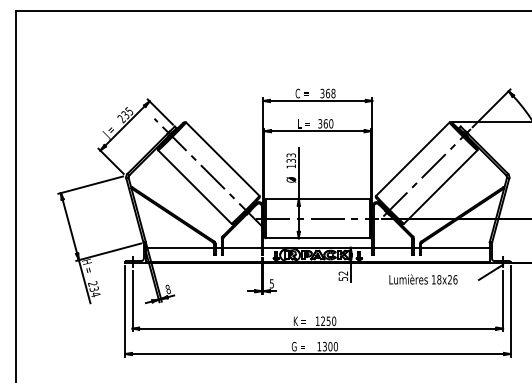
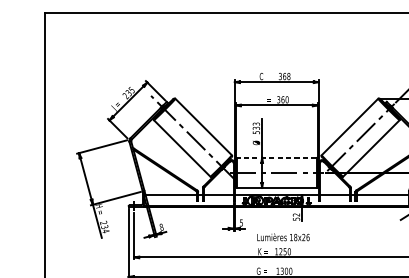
text: (290, 166) -> (255, 132), 133 -> 533
line: (317, 198) -> (276, 157), solid -> dashed
text: (423, 279) -> (283, 237), moved

